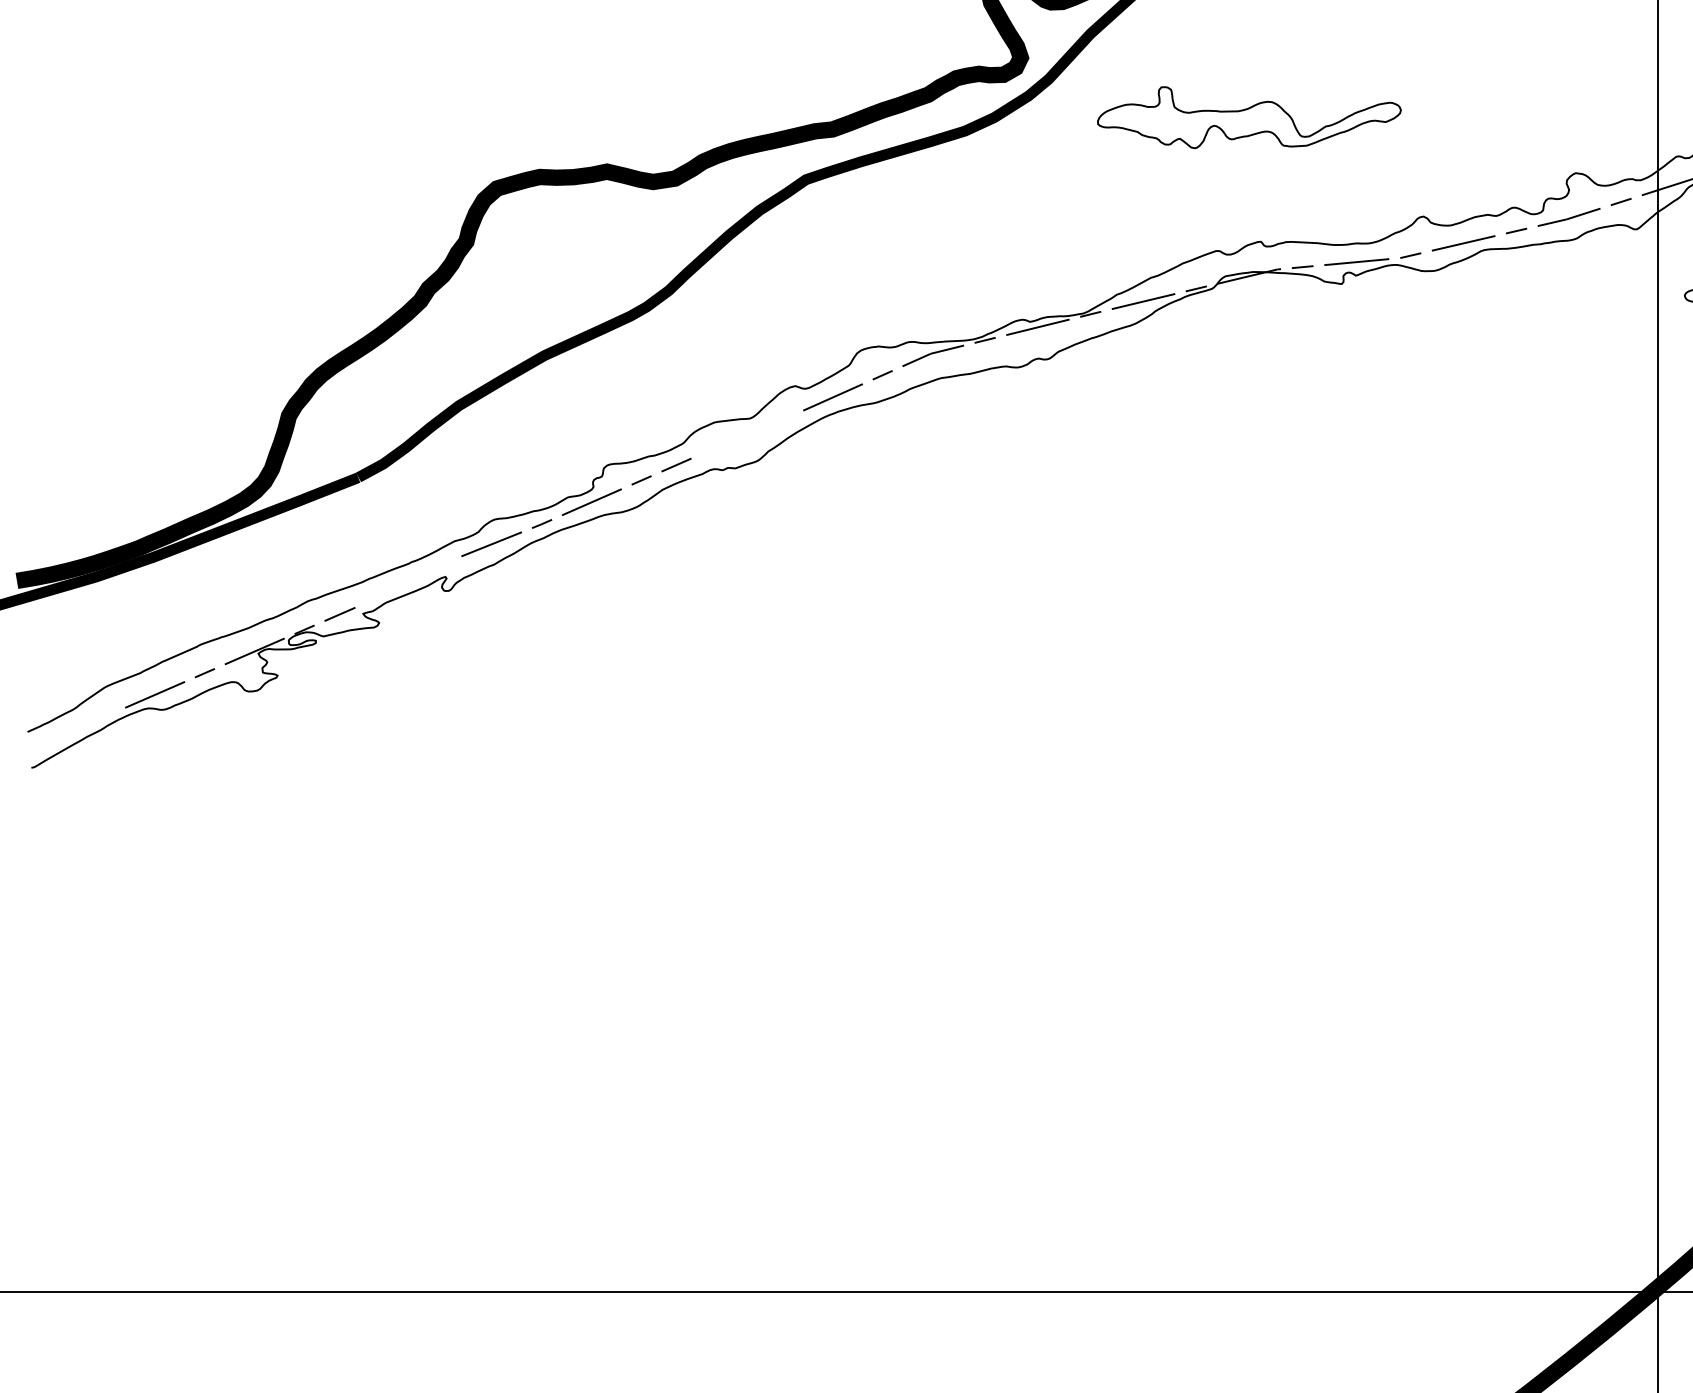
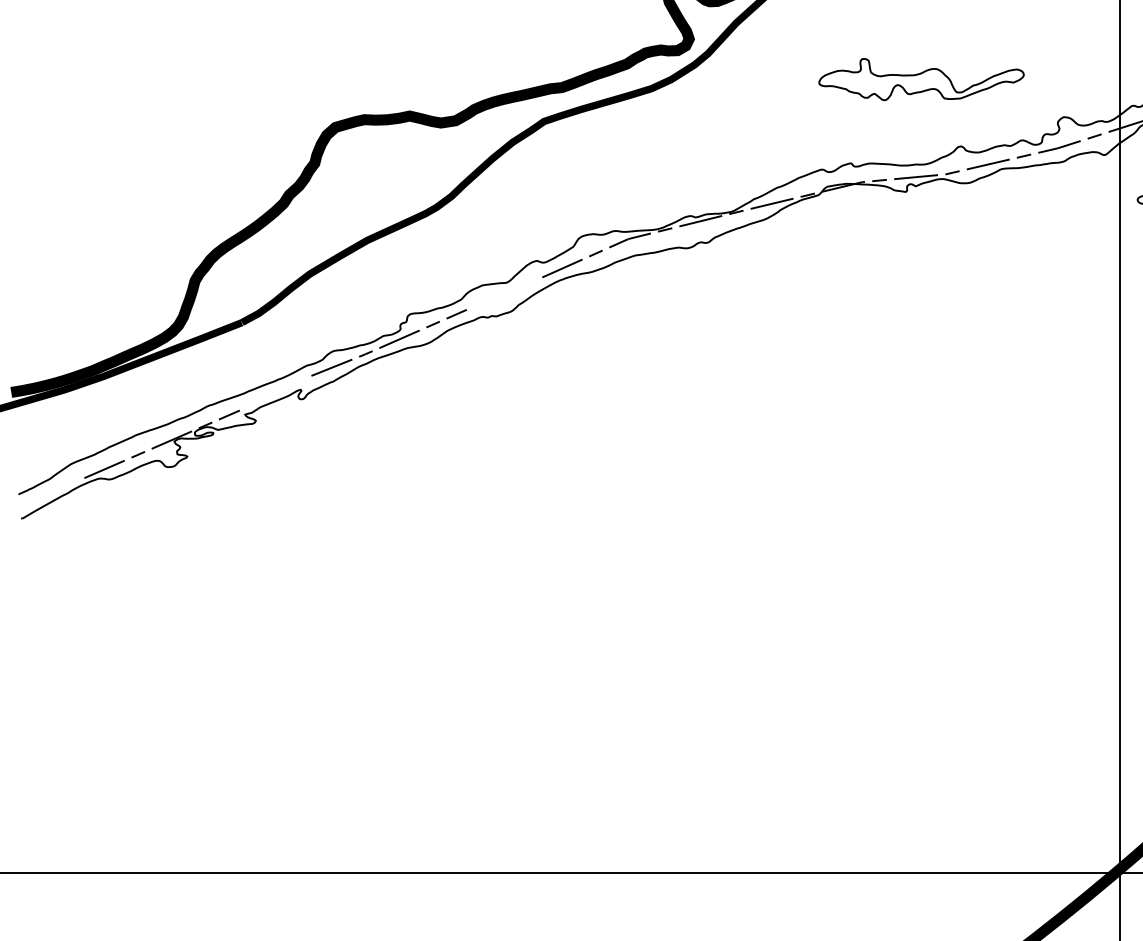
part: (1249, 117) -> (921, 79), moved

